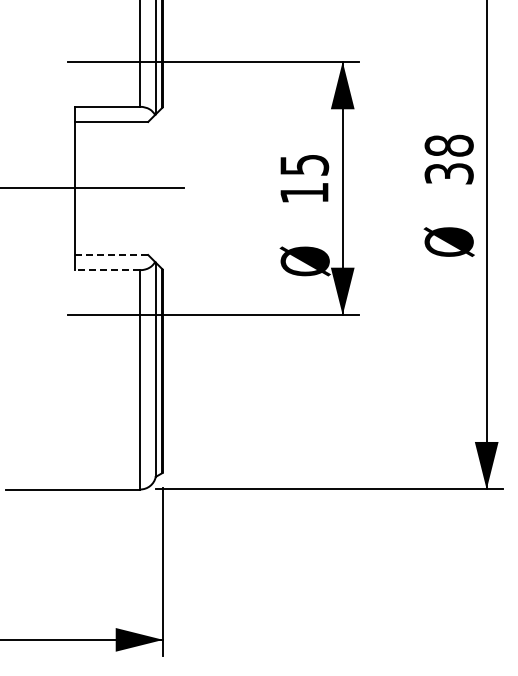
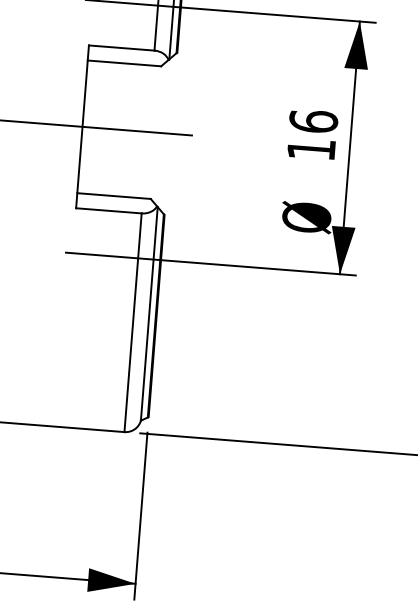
text: (304, 164) -> (313, 120), 15 -> 16
line: (111, 255) -> (114, 196), dashed -> solid
line: (107, 270) -> (108, 211), dashed -> solid

